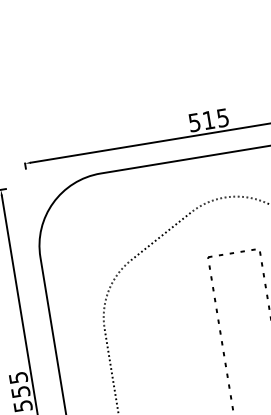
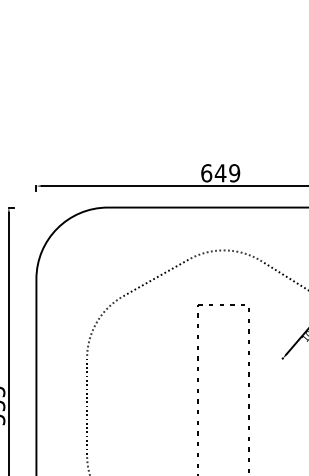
text: (208, 120) -> (220, 173), 515 -> 649

